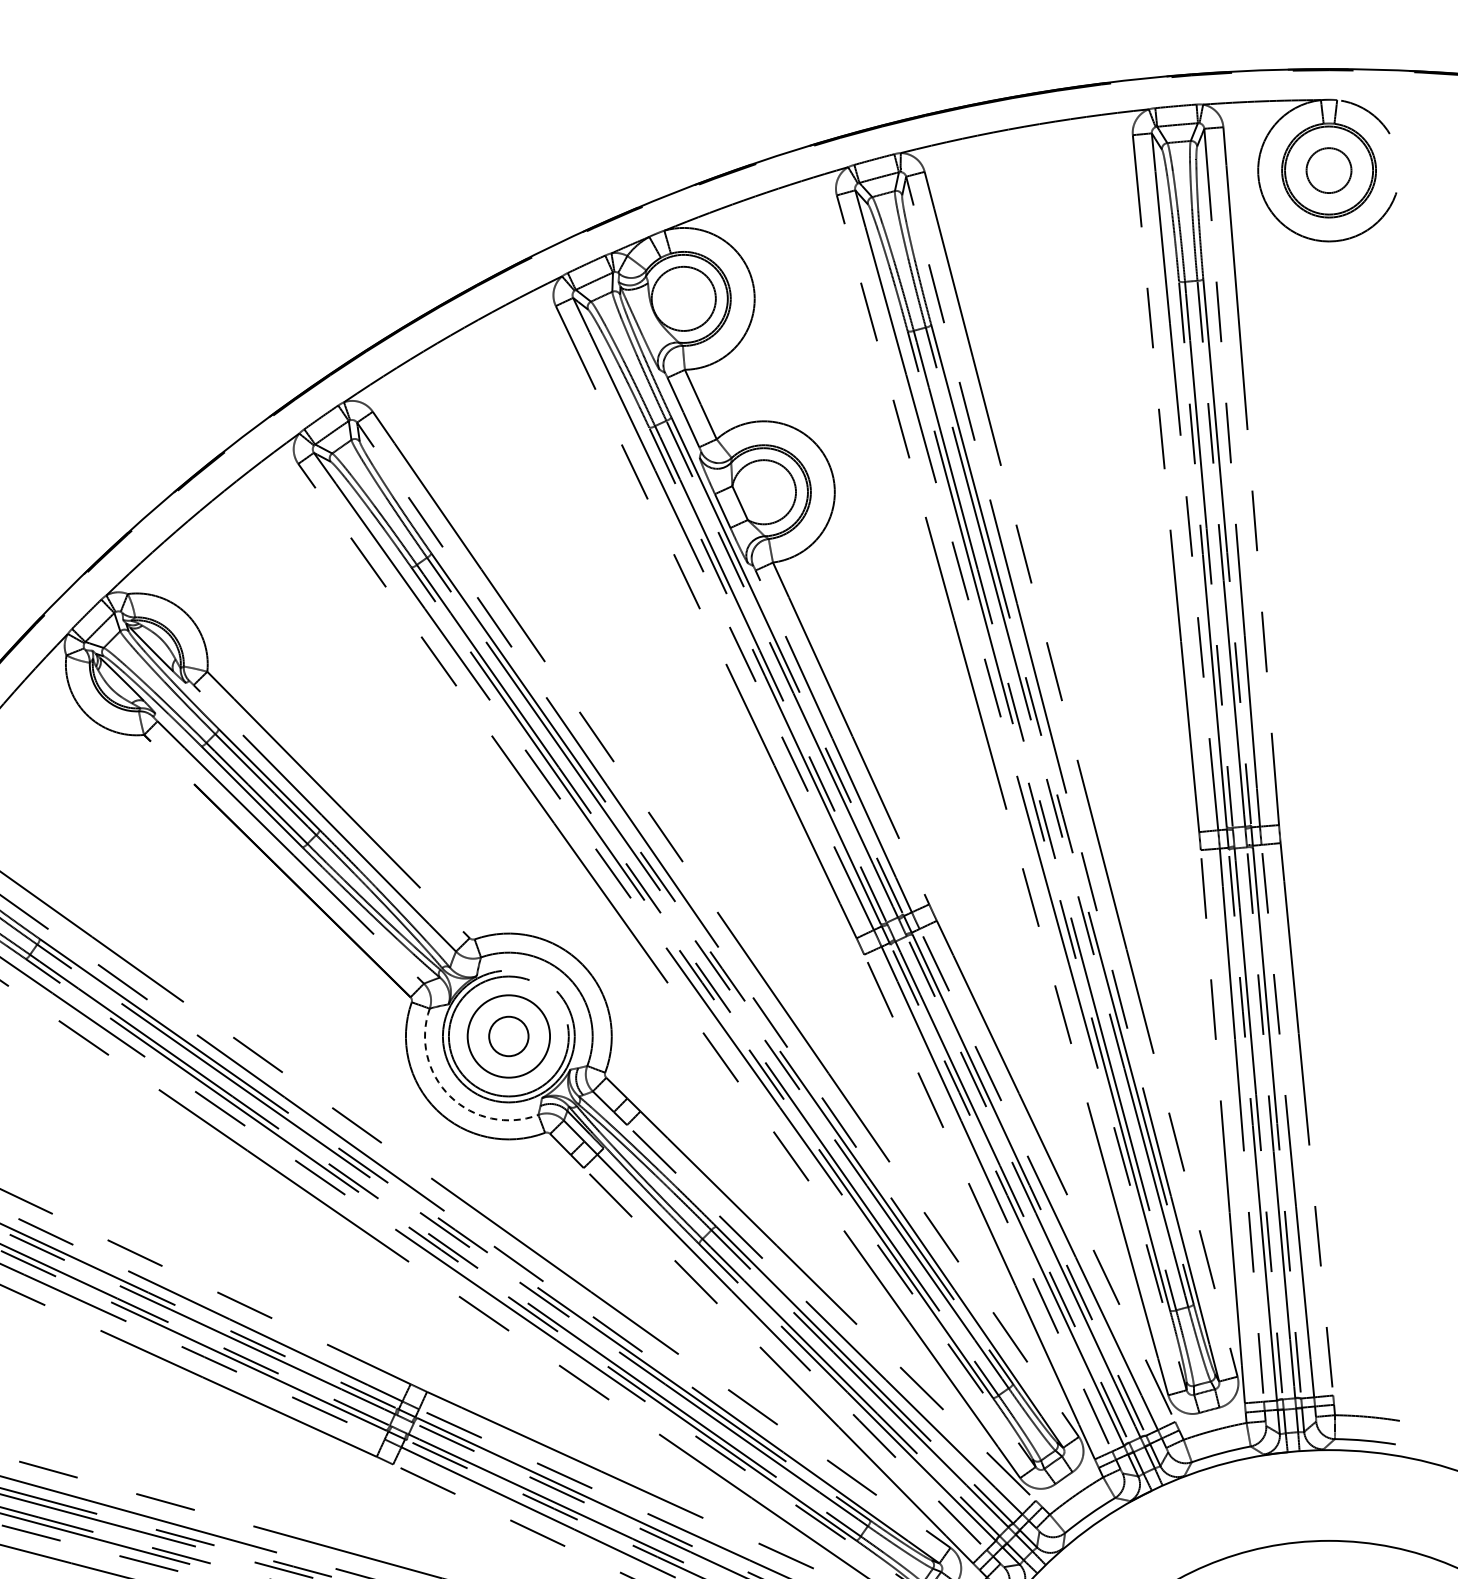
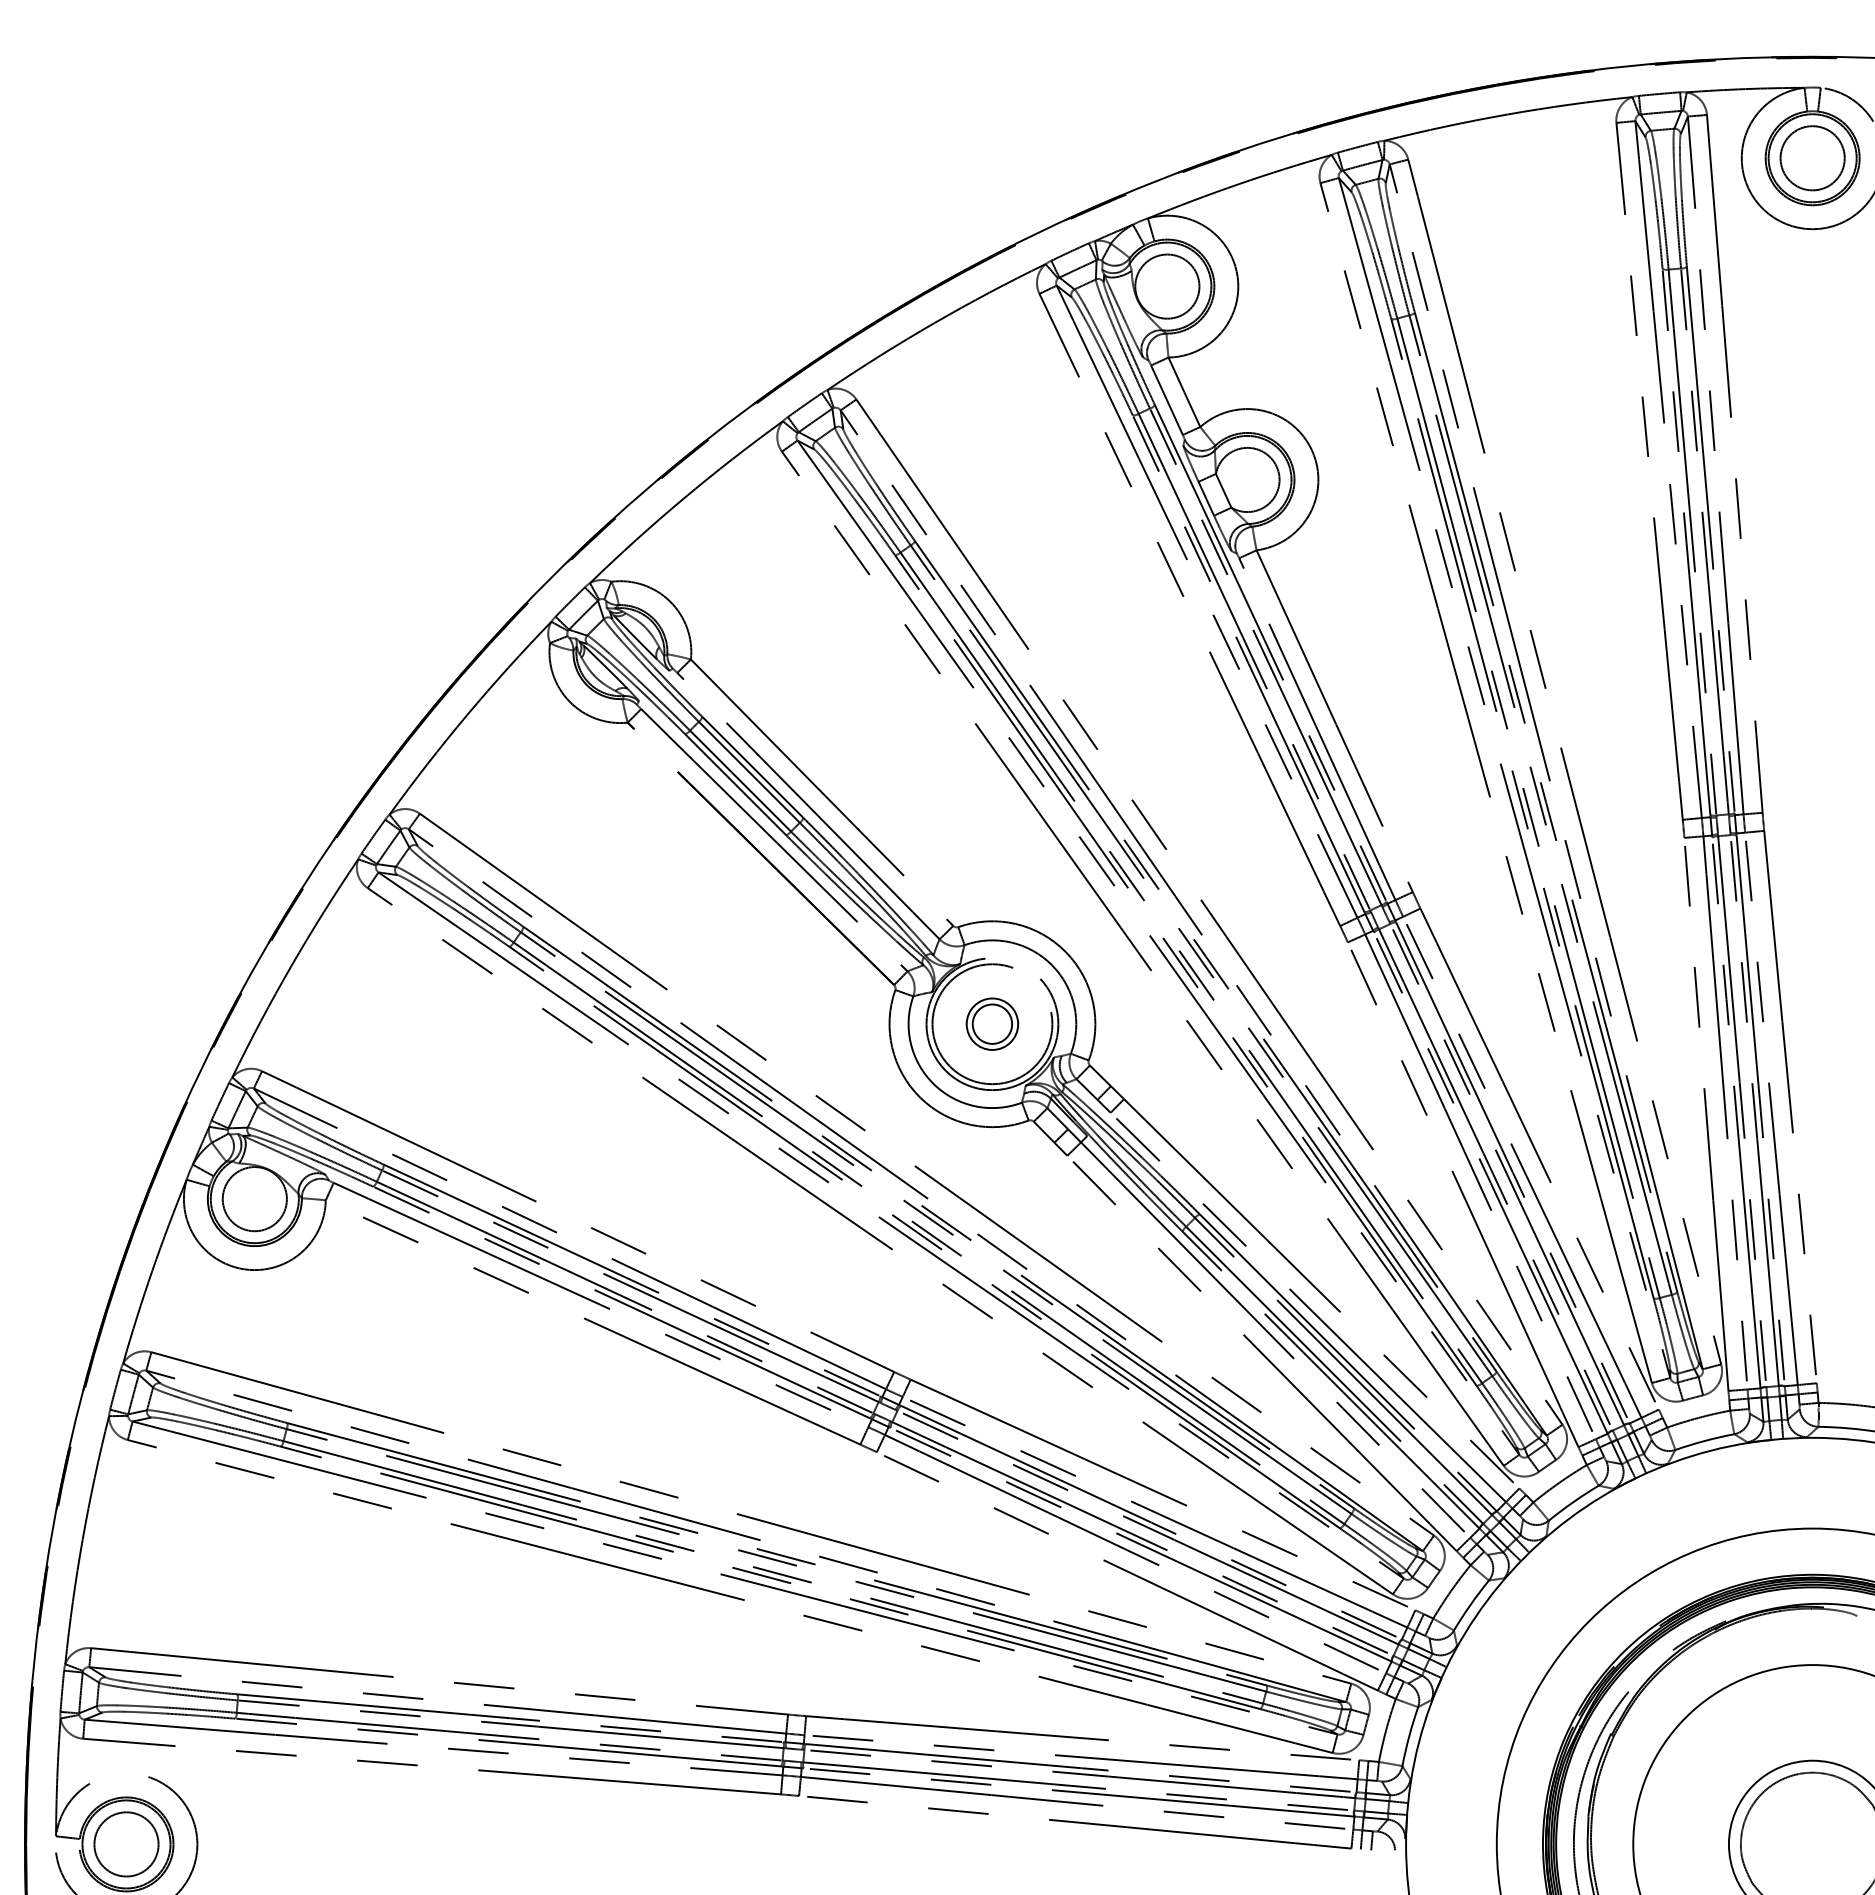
circle: (1328, 170) -> (1812, 158), size x1.43
circle: (508, 1035) -> (992, 1023), size x0.62
arc: (449, 1096) -> (933, 1084), dashed -> solid

